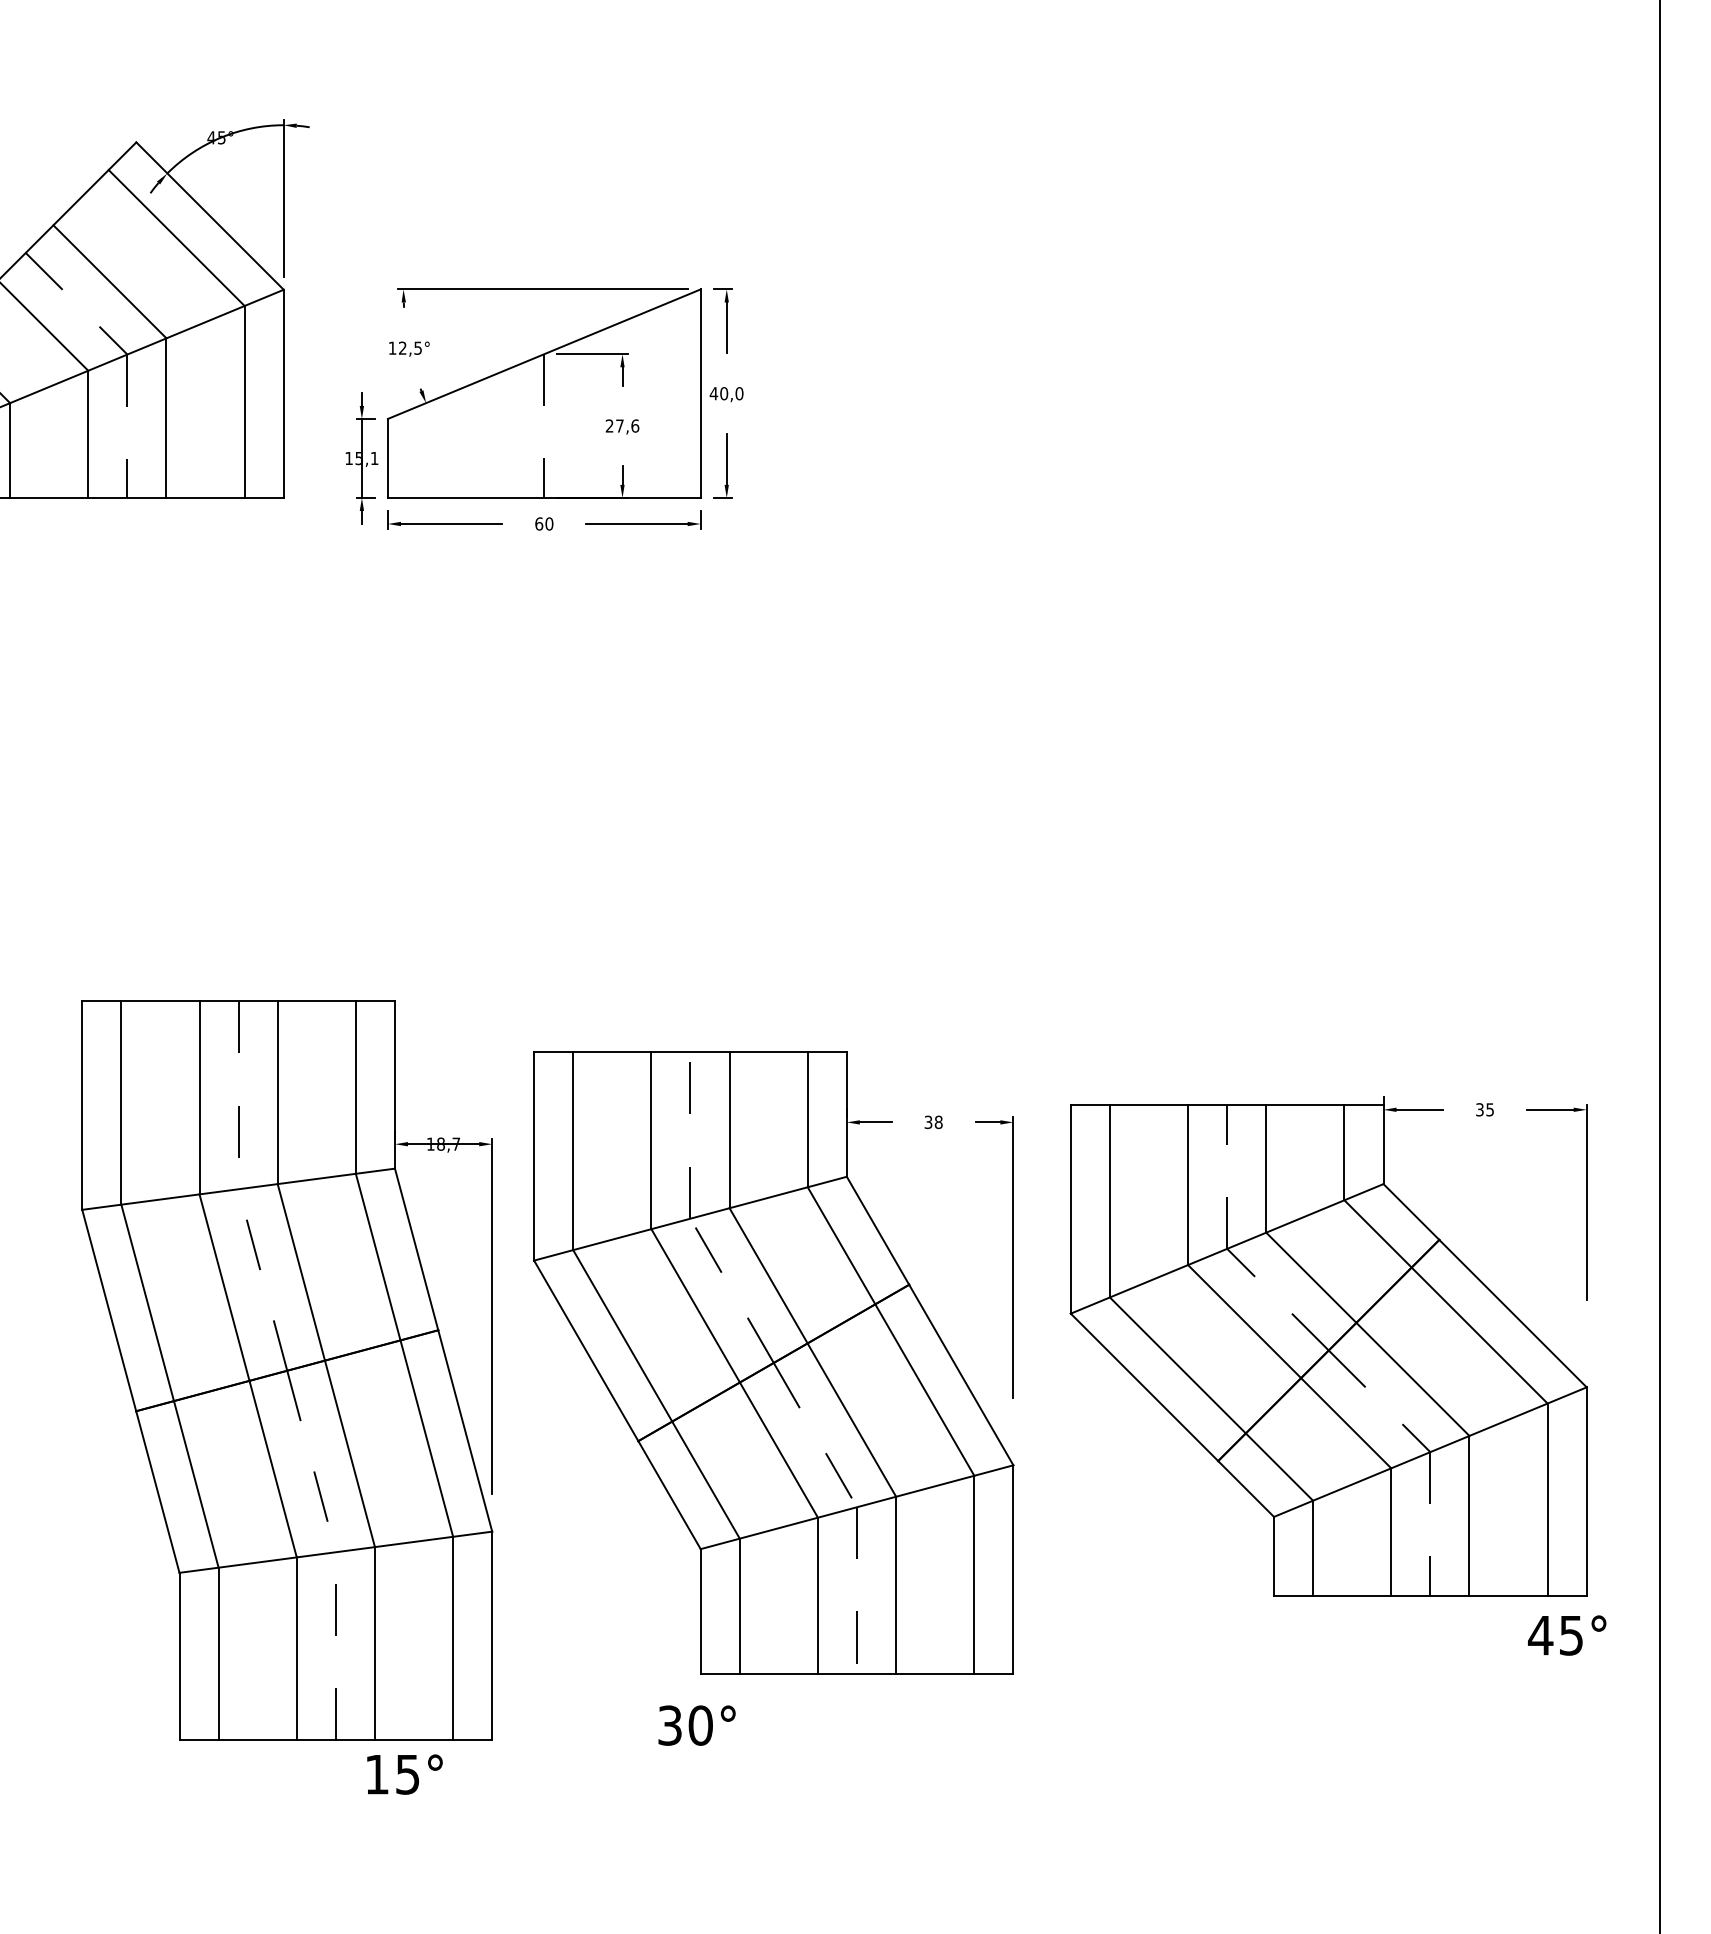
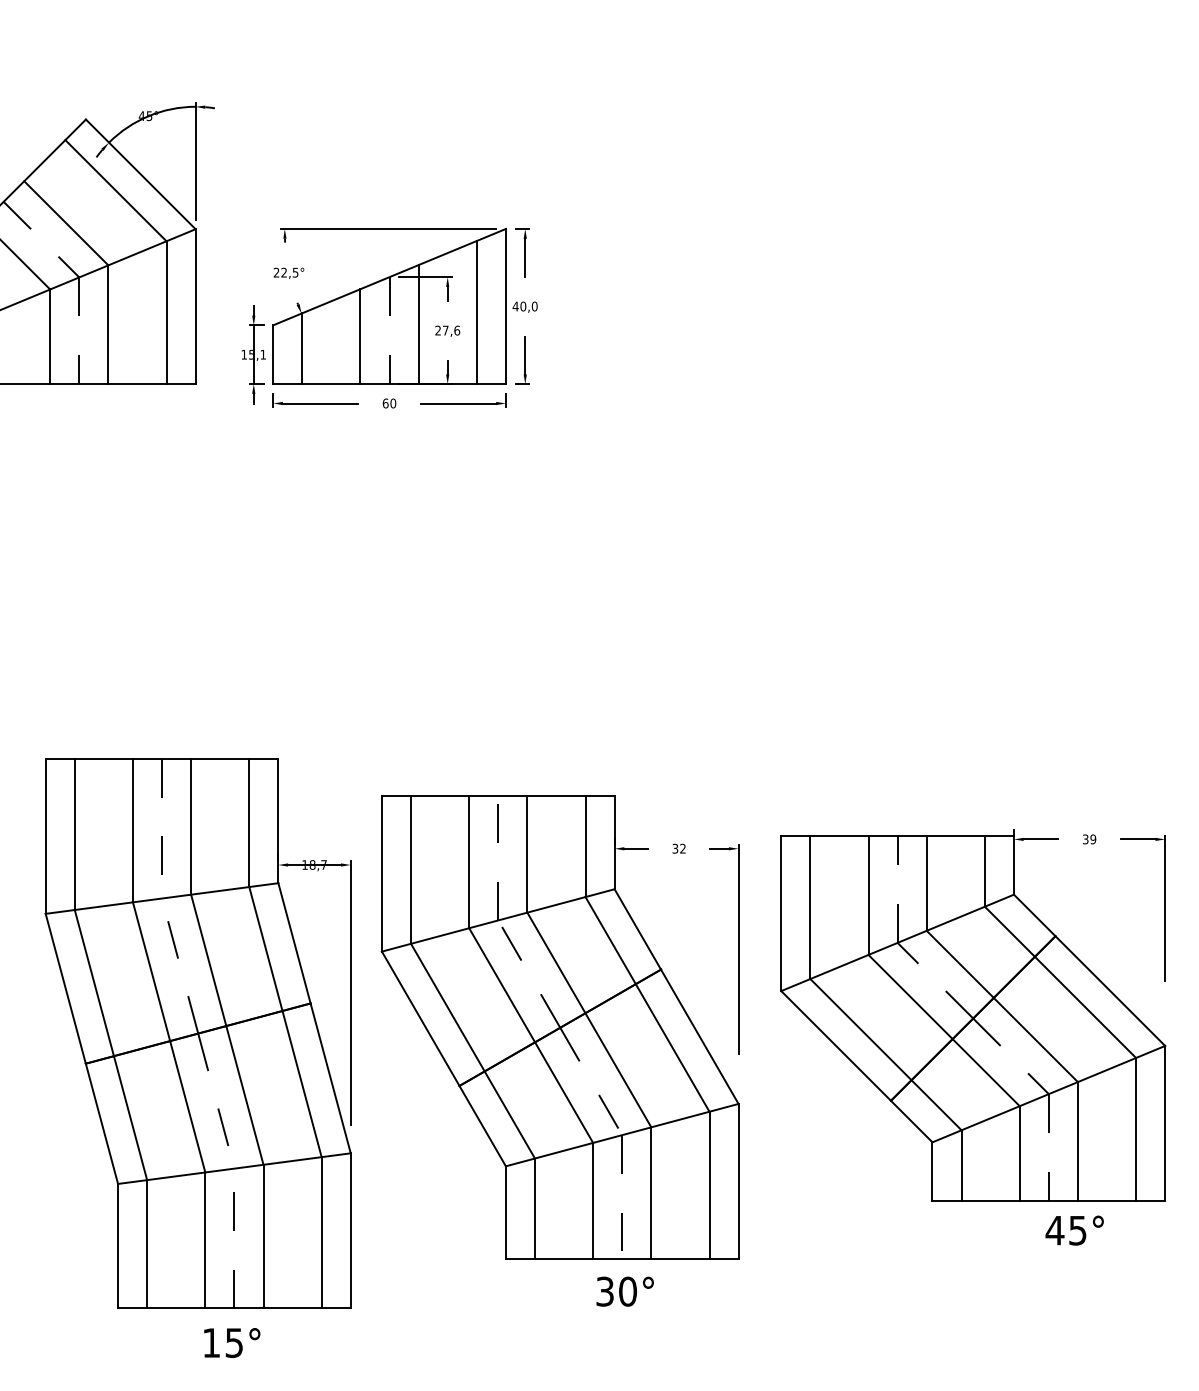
text: (392, 347) -> (276, 272), 12,5° -> 22,5°
line: (661, 401) -> (476, 312), added
line: (583, 417) -> (418, 324), added
line: (505, 433) -> (360, 336), added
line: (427, 449) -> (302, 348), added
text: (1490, 1109) -> (1093, 839), 35 -> 39
text: (938, 1122) -> (682, 848), 38 -> 32
text: (1567, 1635) -> (1074, 1230), moved
text: (696, 1725) -> (624, 1291), moved
text: (404, 1774) -> (231, 1342), moved

